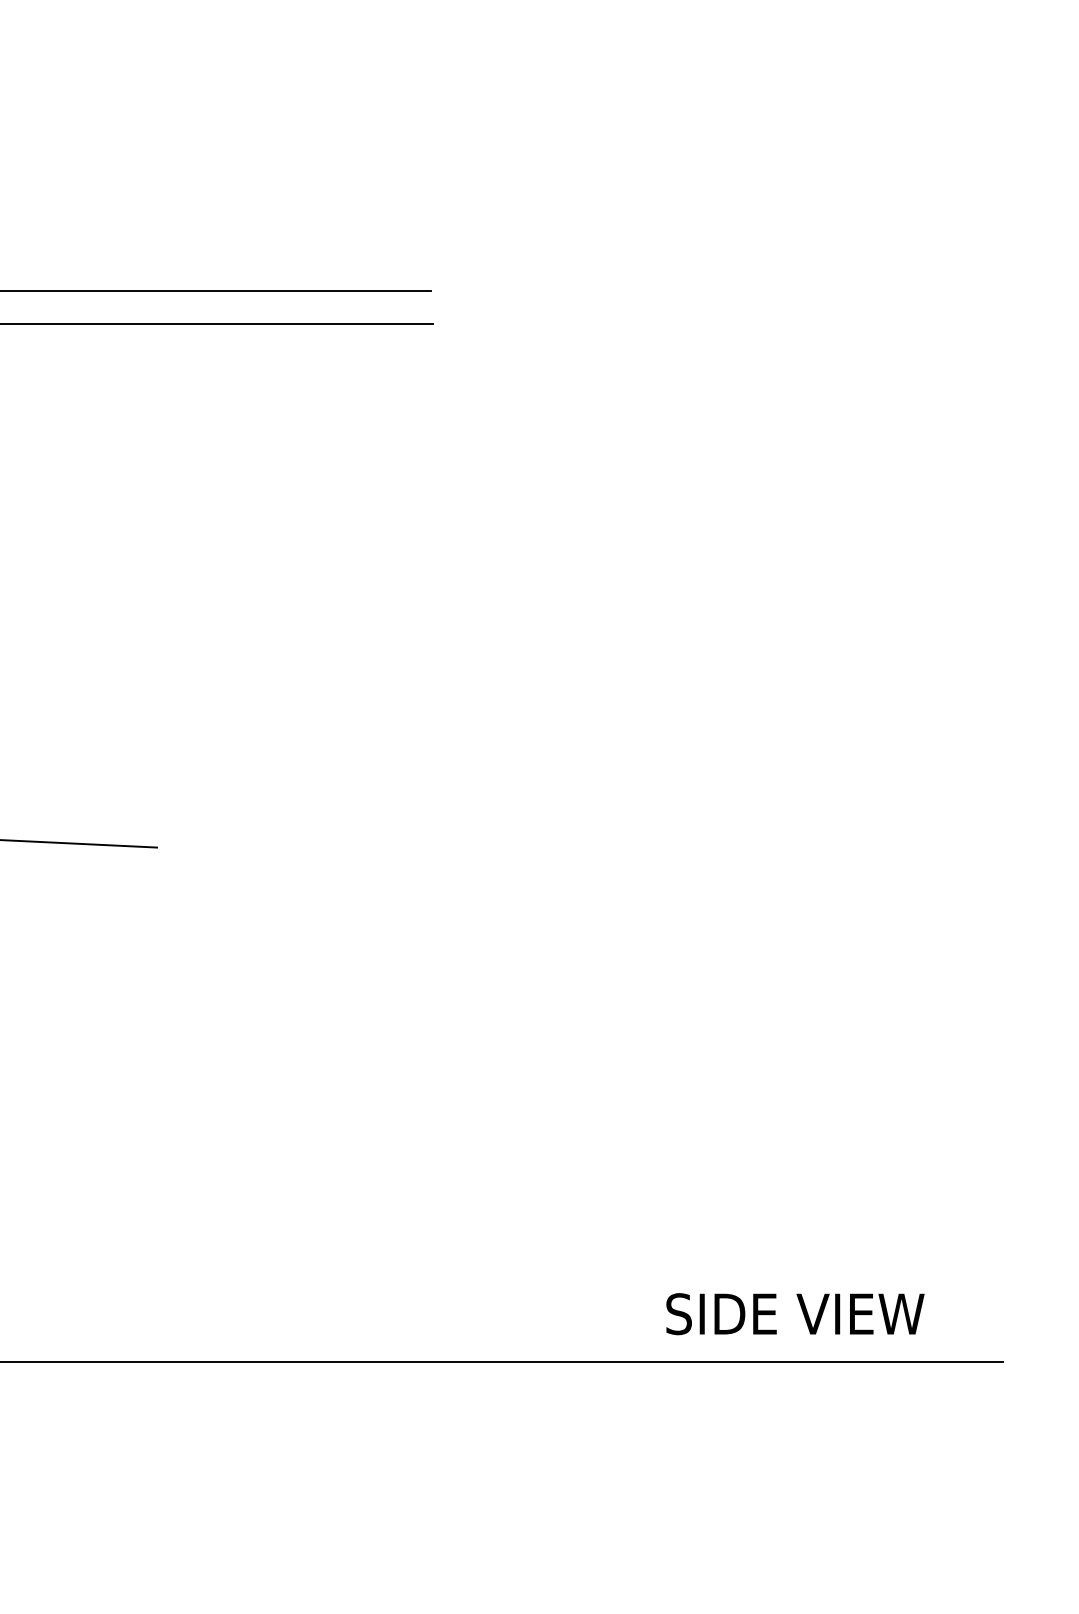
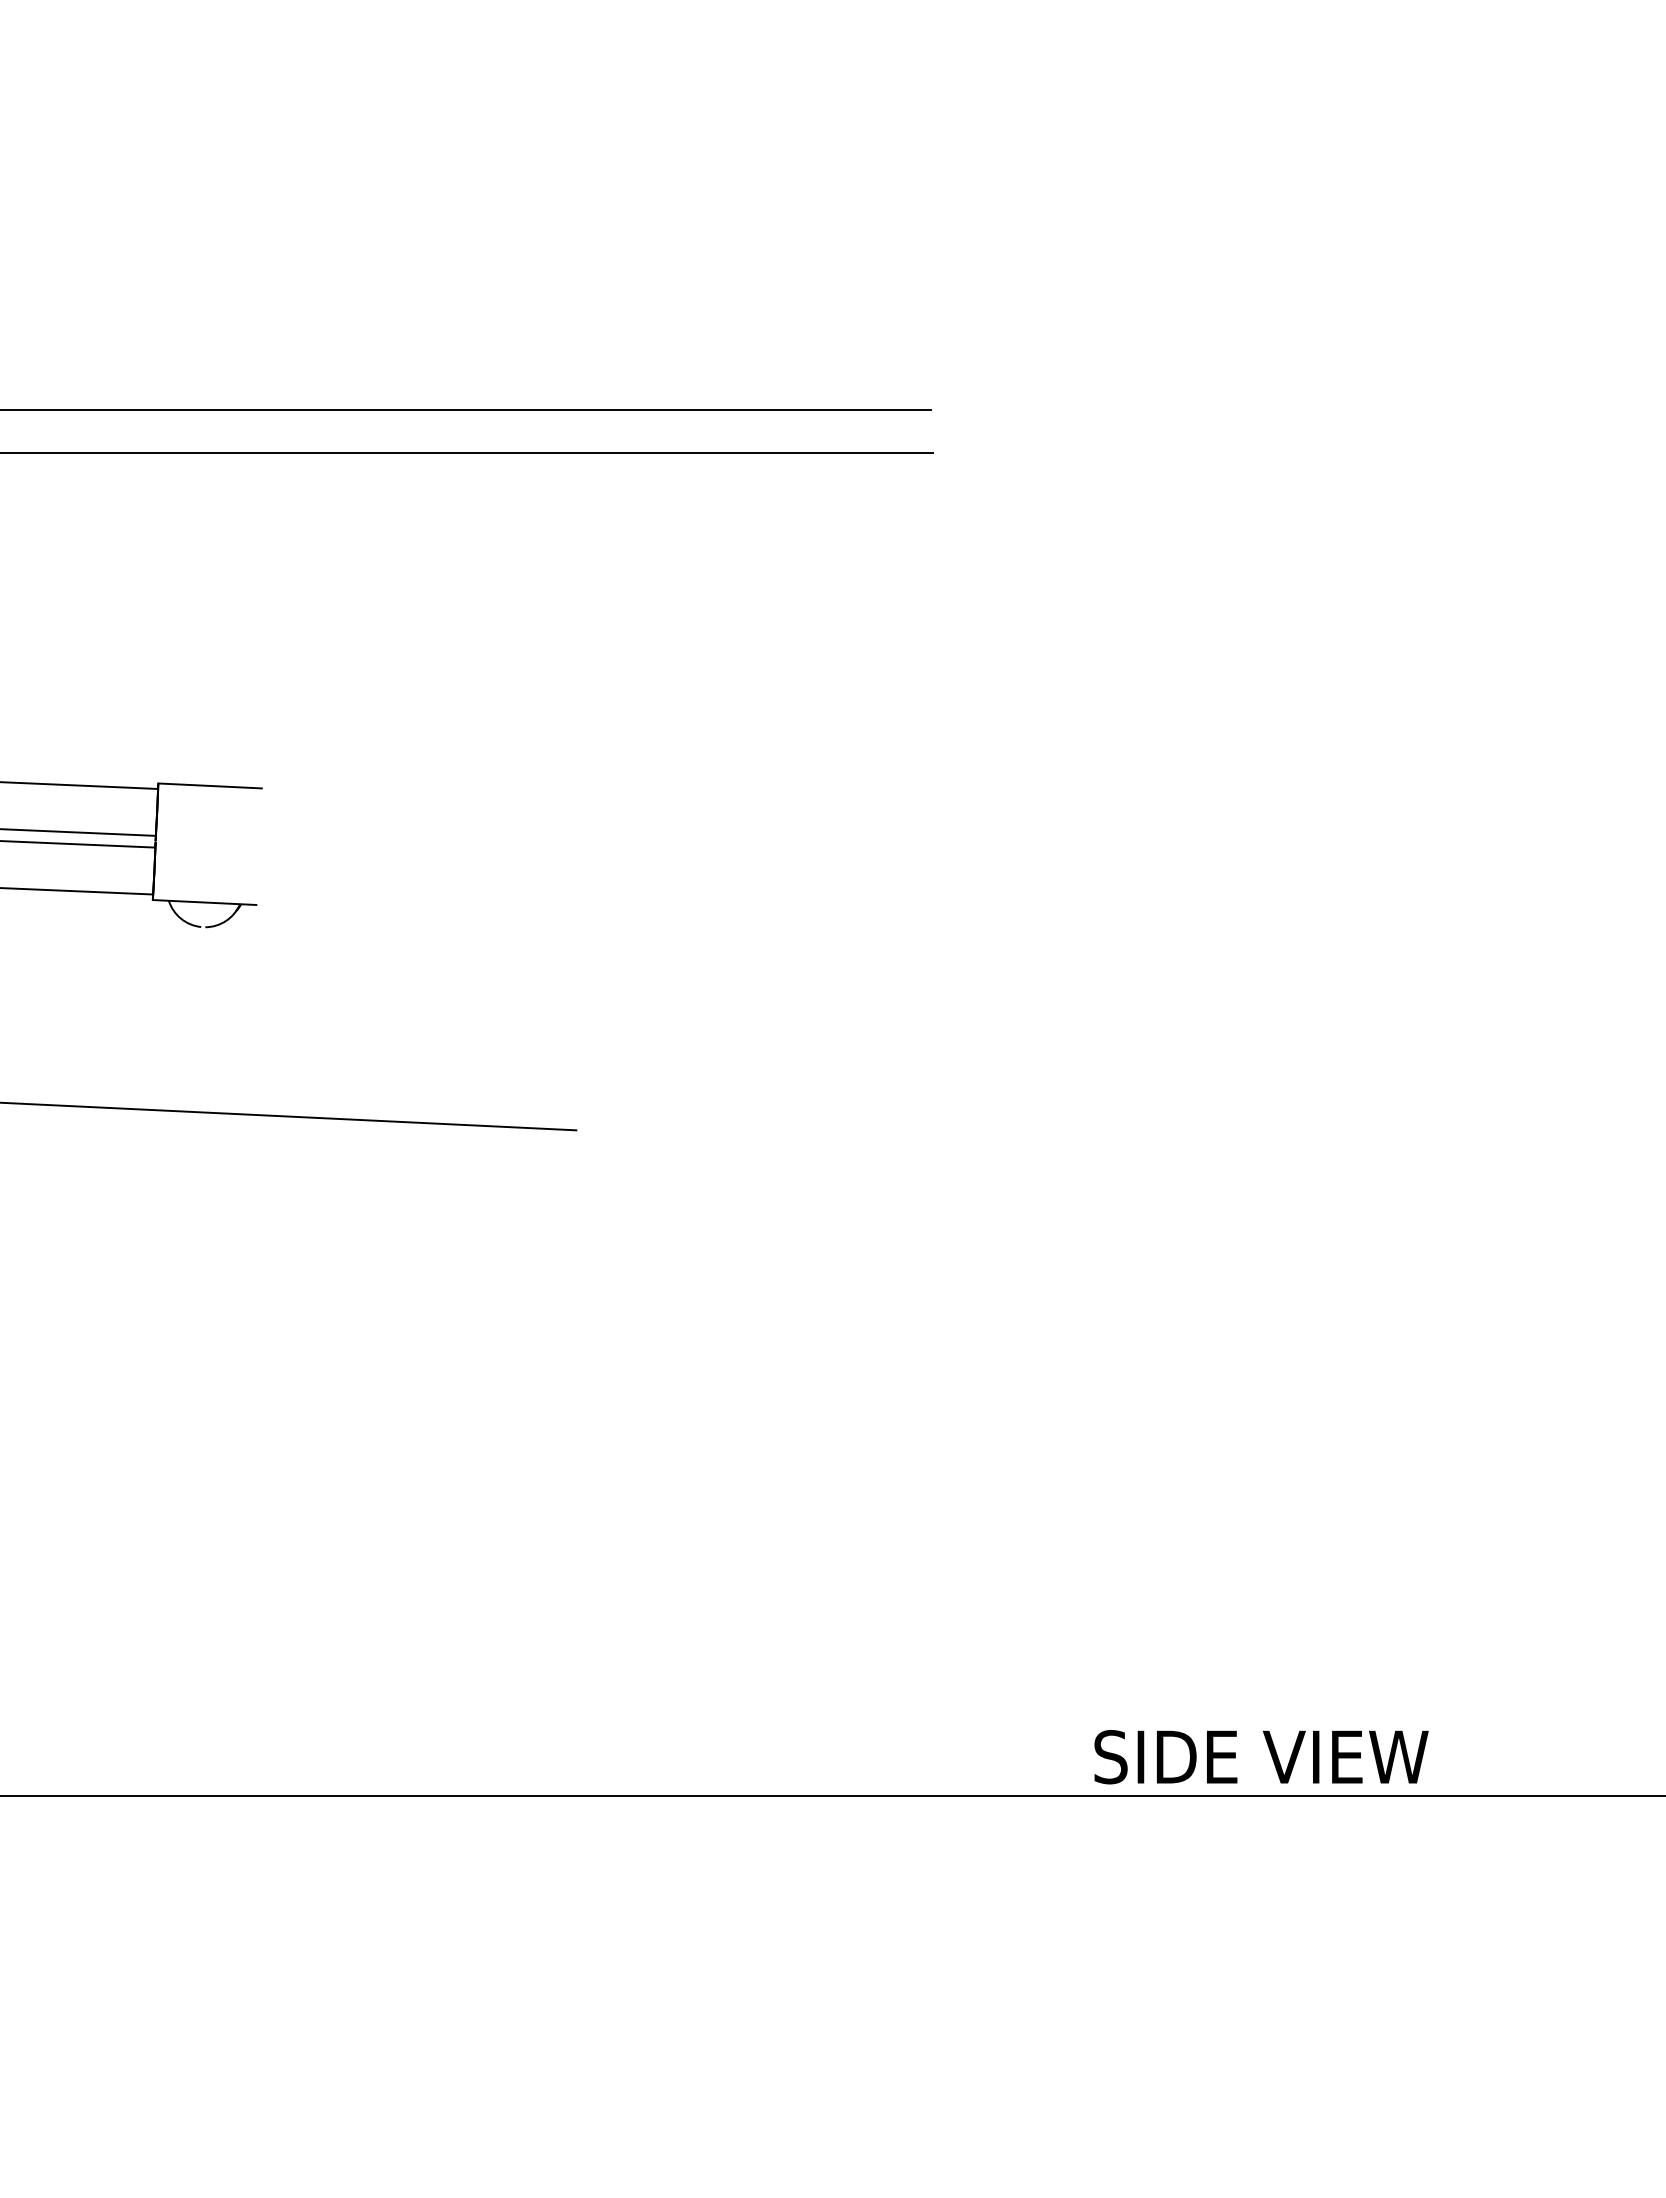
text: (795, 1314) -> (1261, 1757), moved

